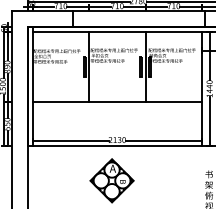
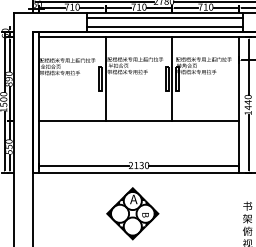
line: (138, 14) -> (164, 17), added
line: (138, 23) -> (164, 27), added

